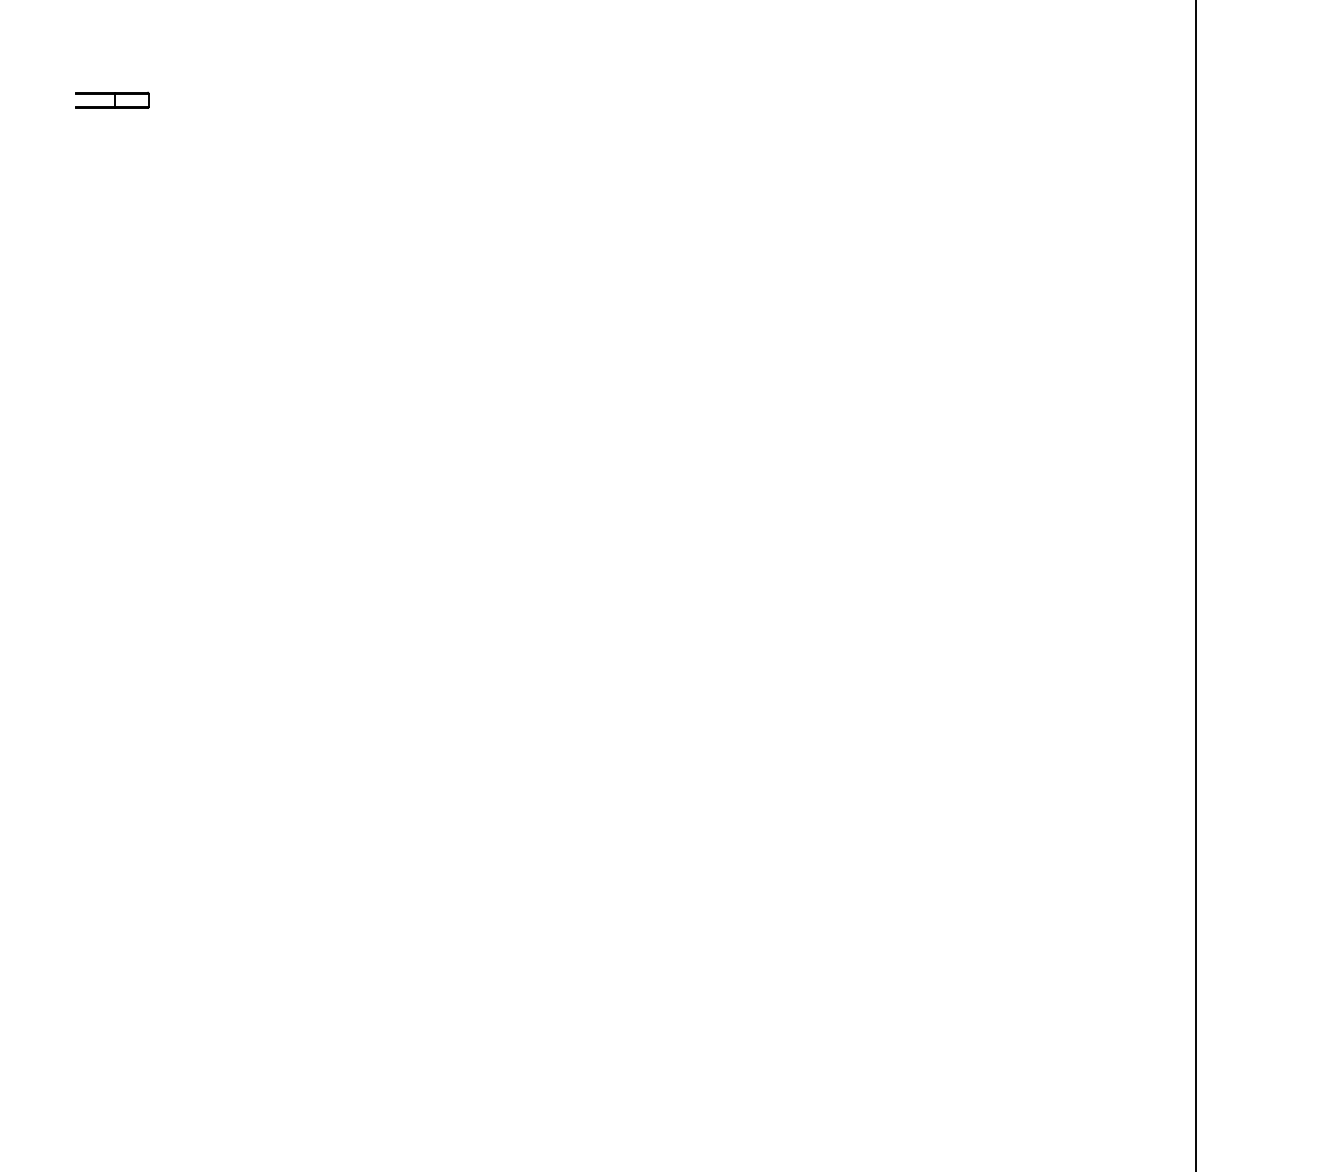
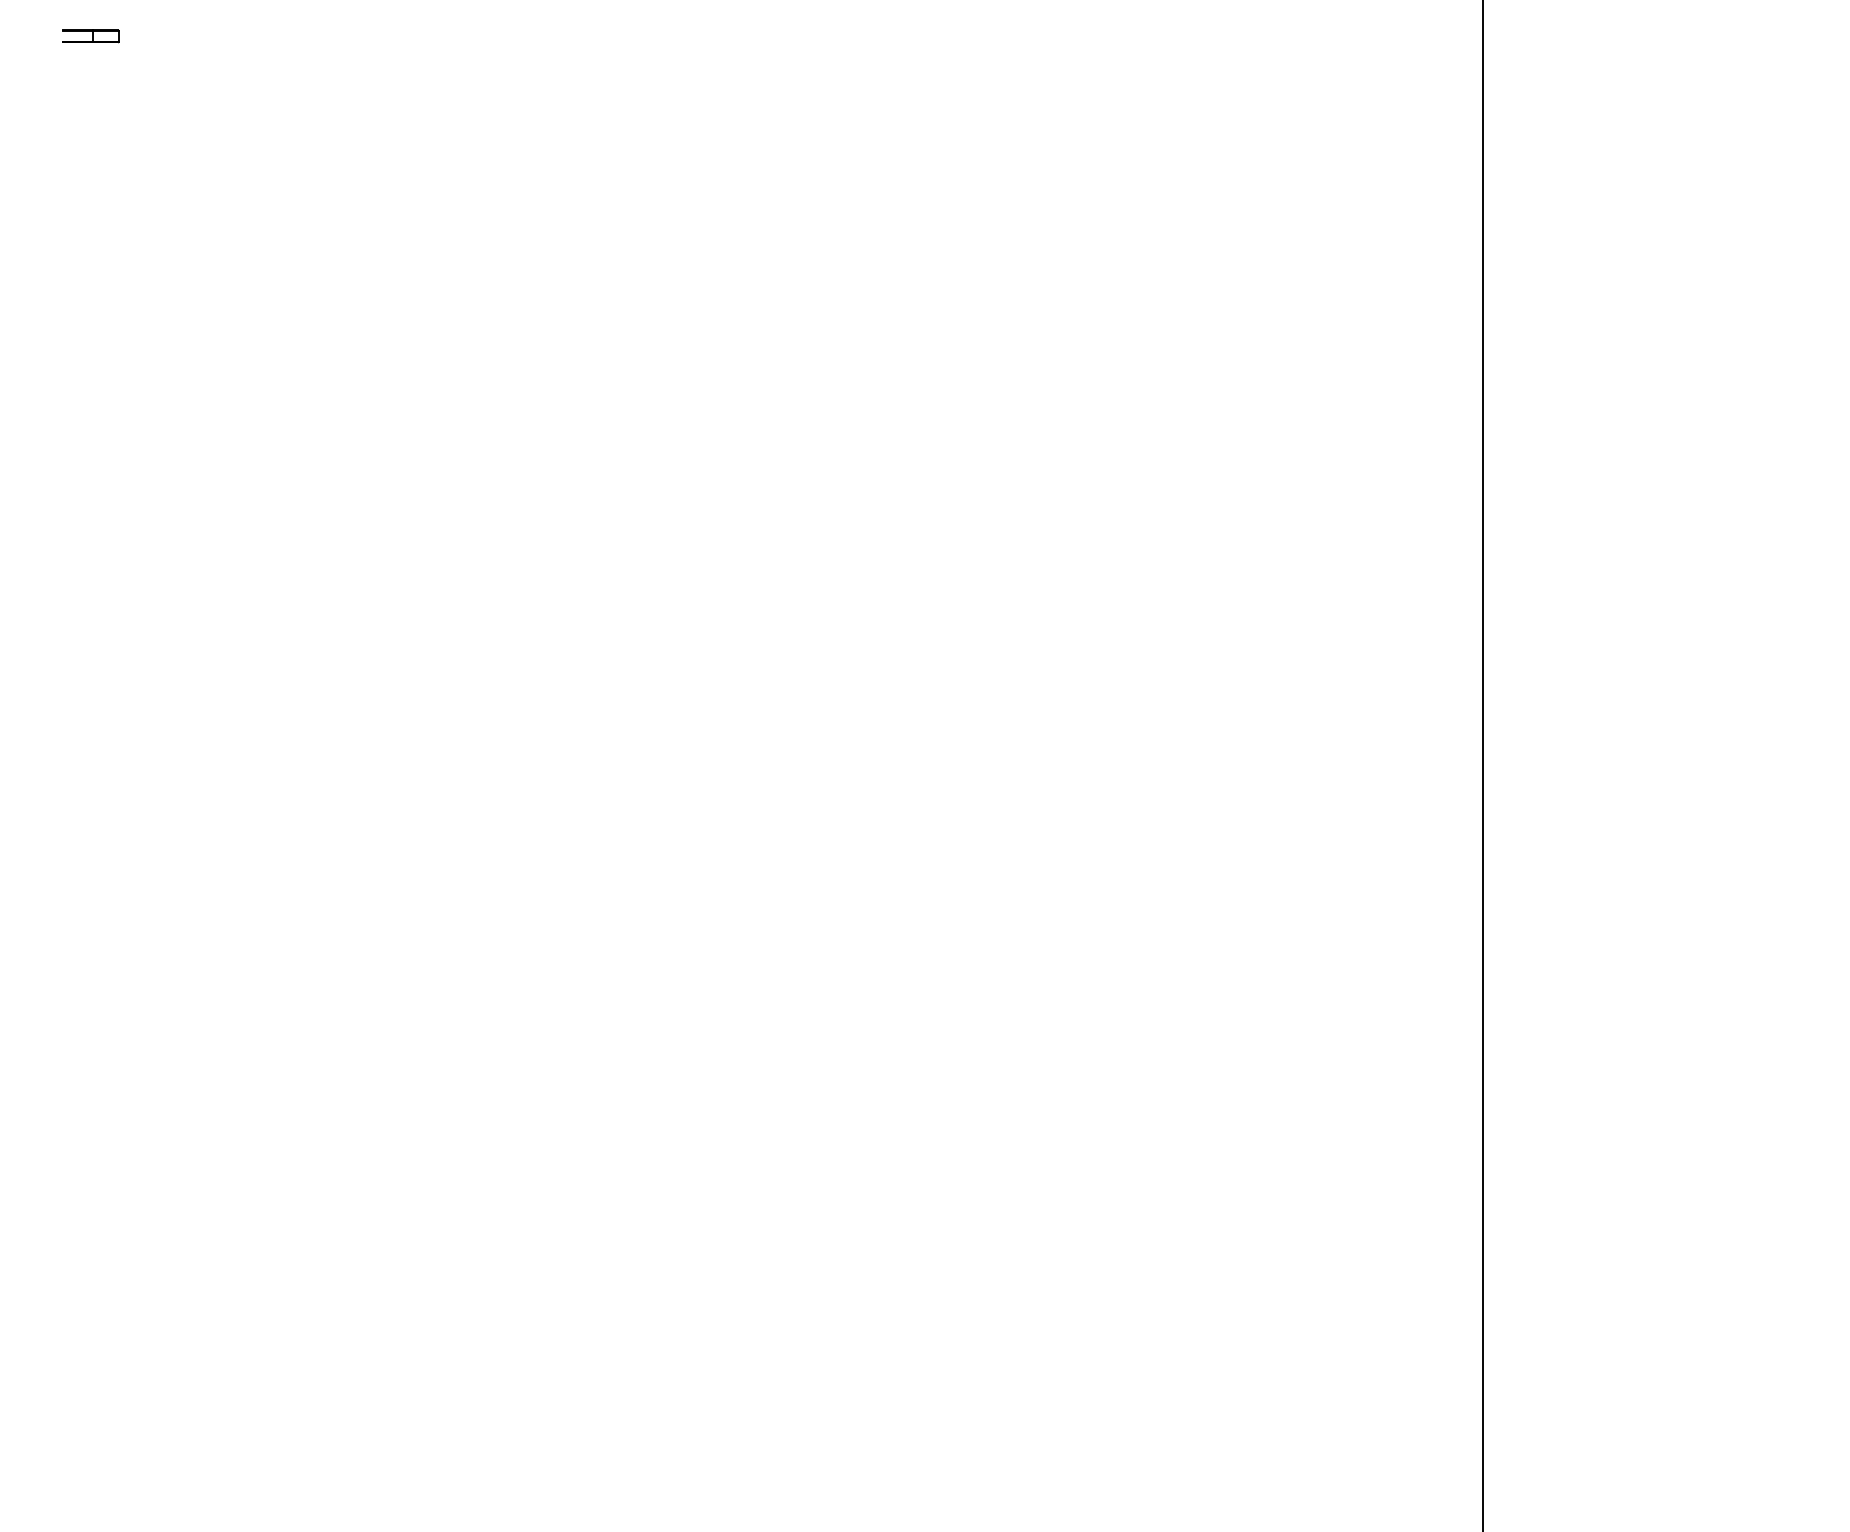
part: (112, 100) -> (90, 36), size x0.6

